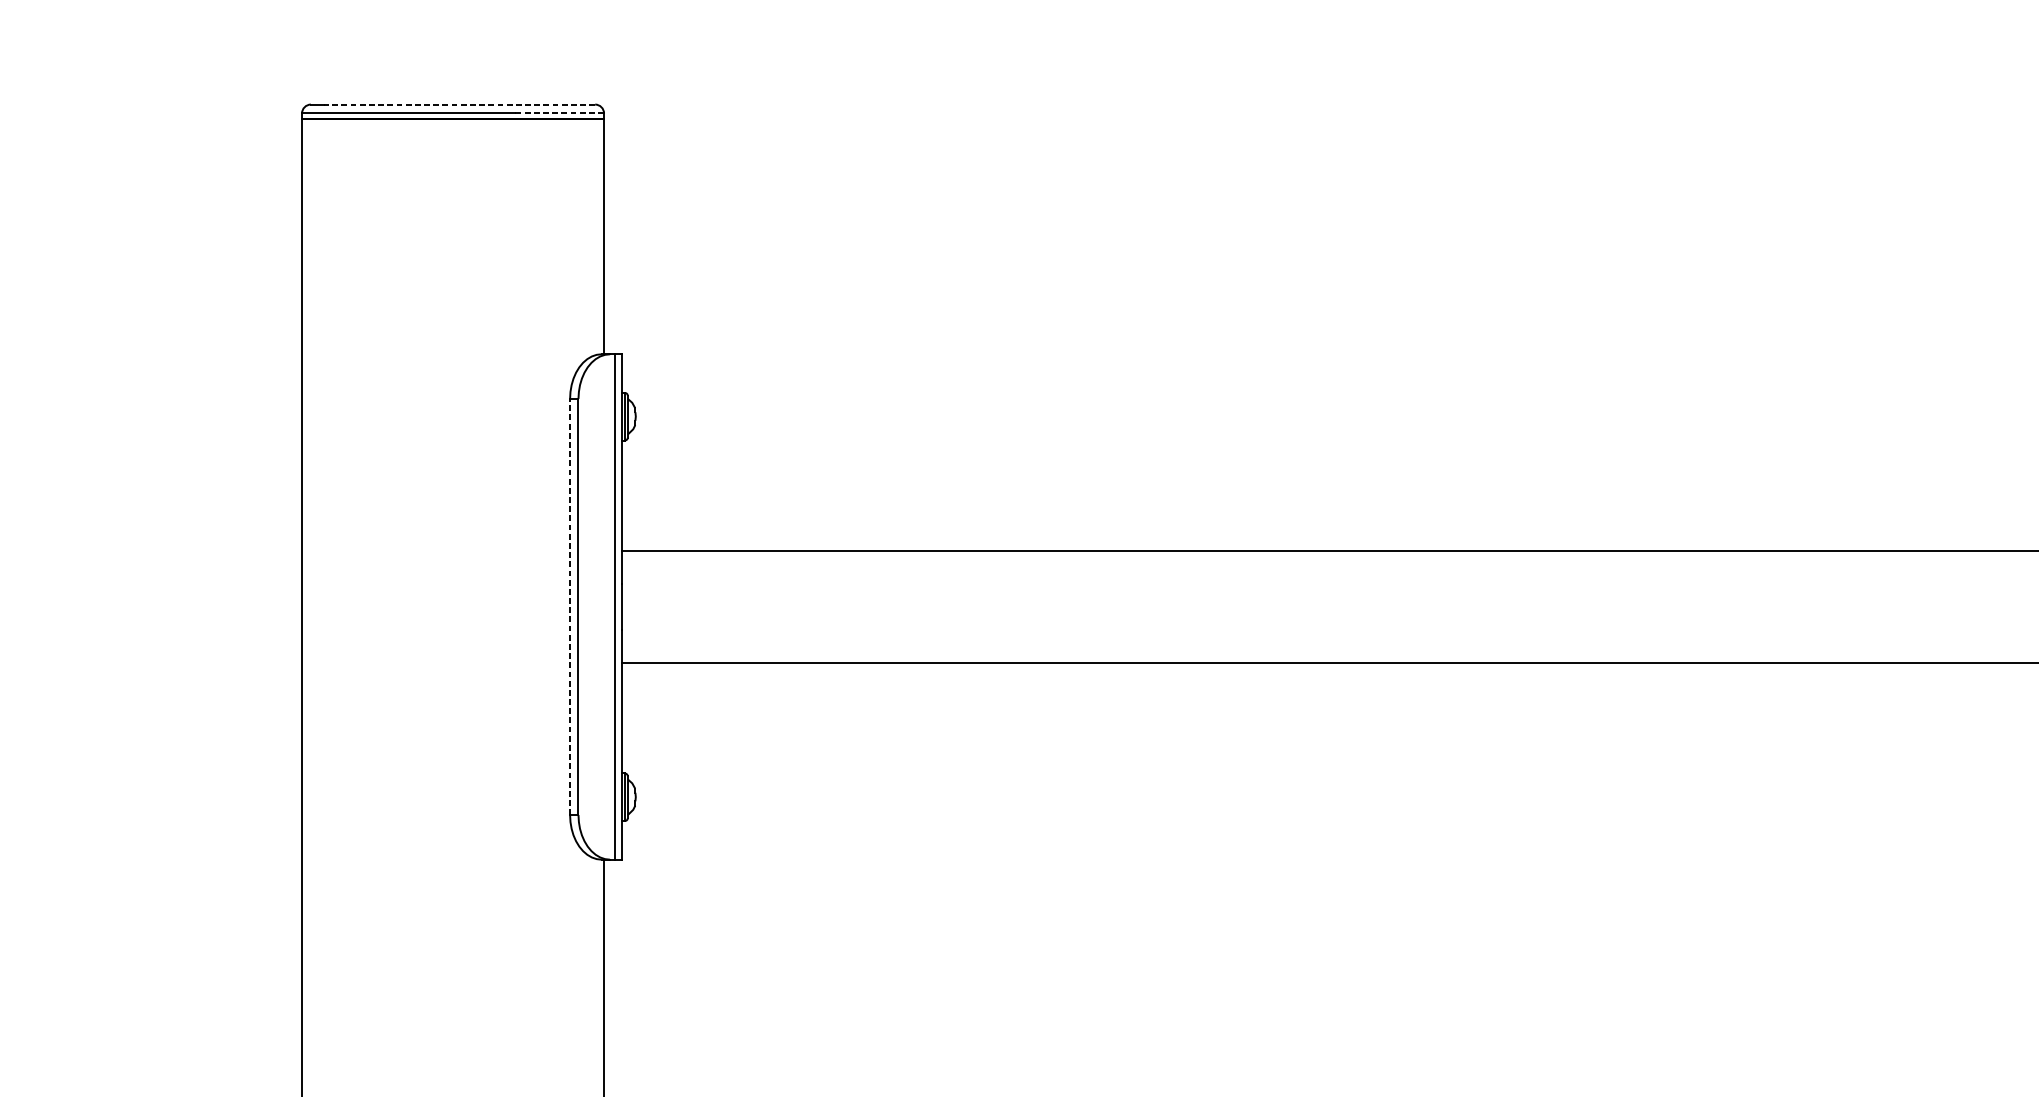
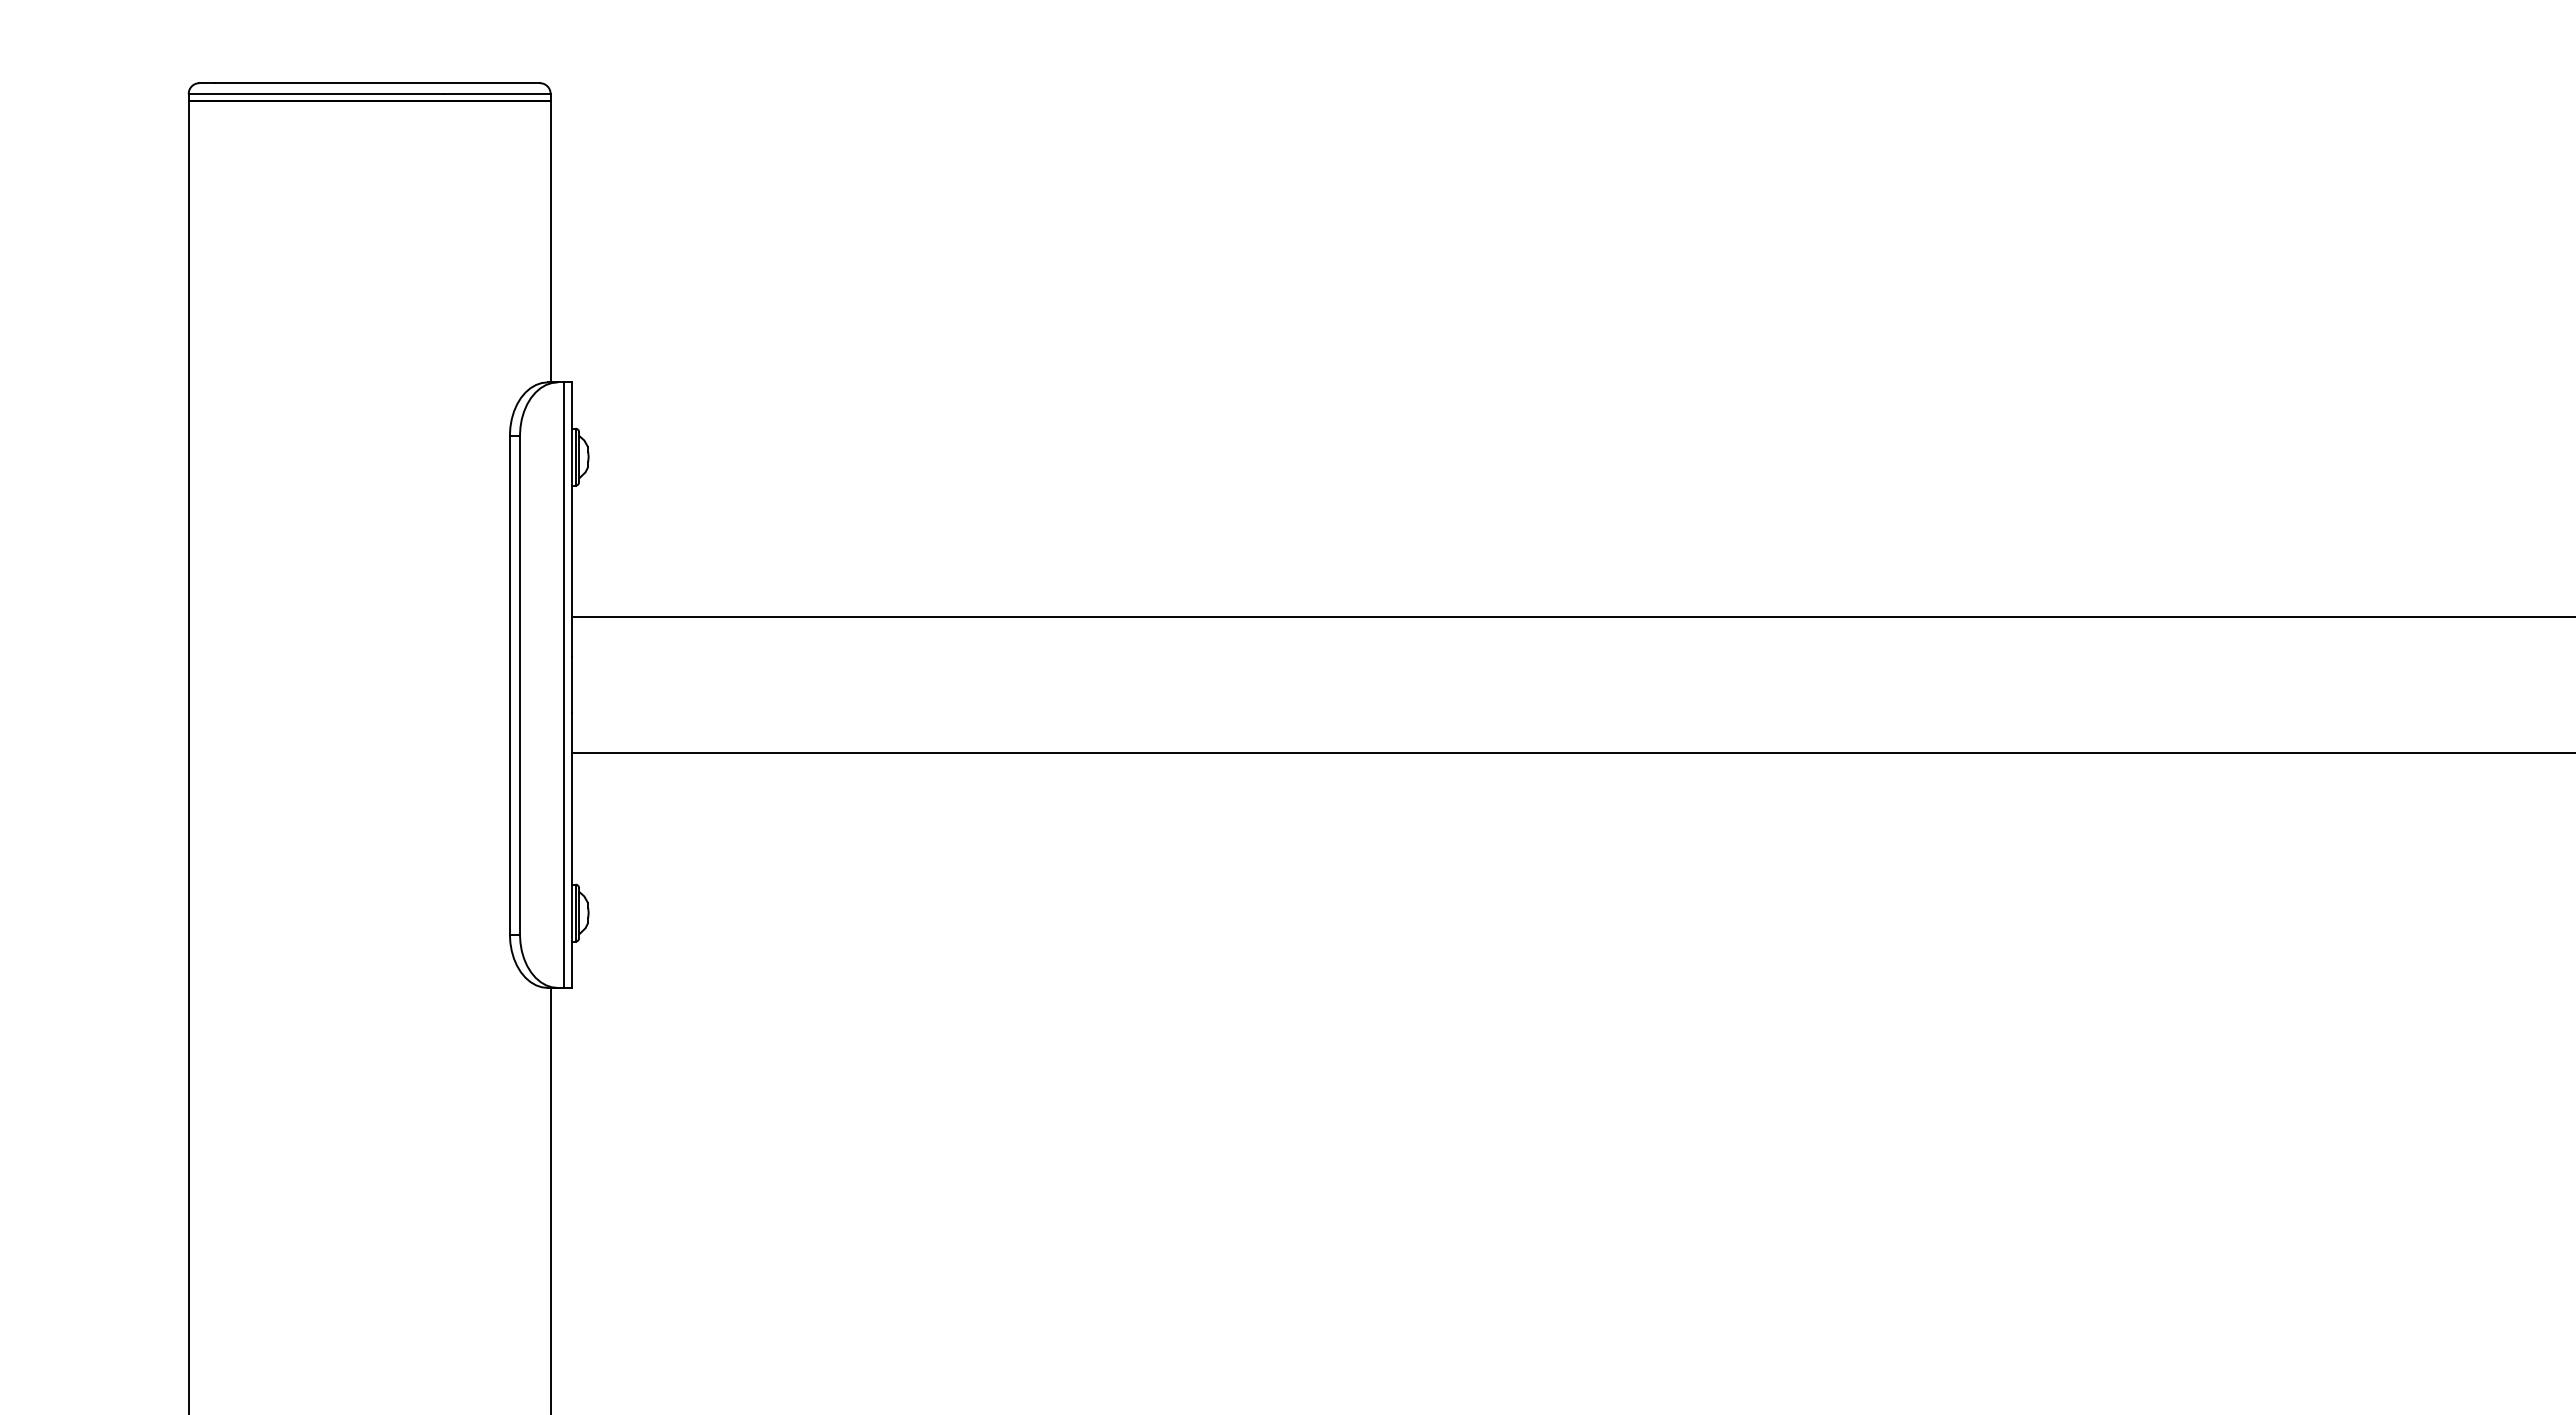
line: (459, 104) -> (377, 83), dashed -> solid
line: (560, 113) -> (498, 93), dashed -> solid
line: (569, 606) -> (509, 684), dashed -> solid

